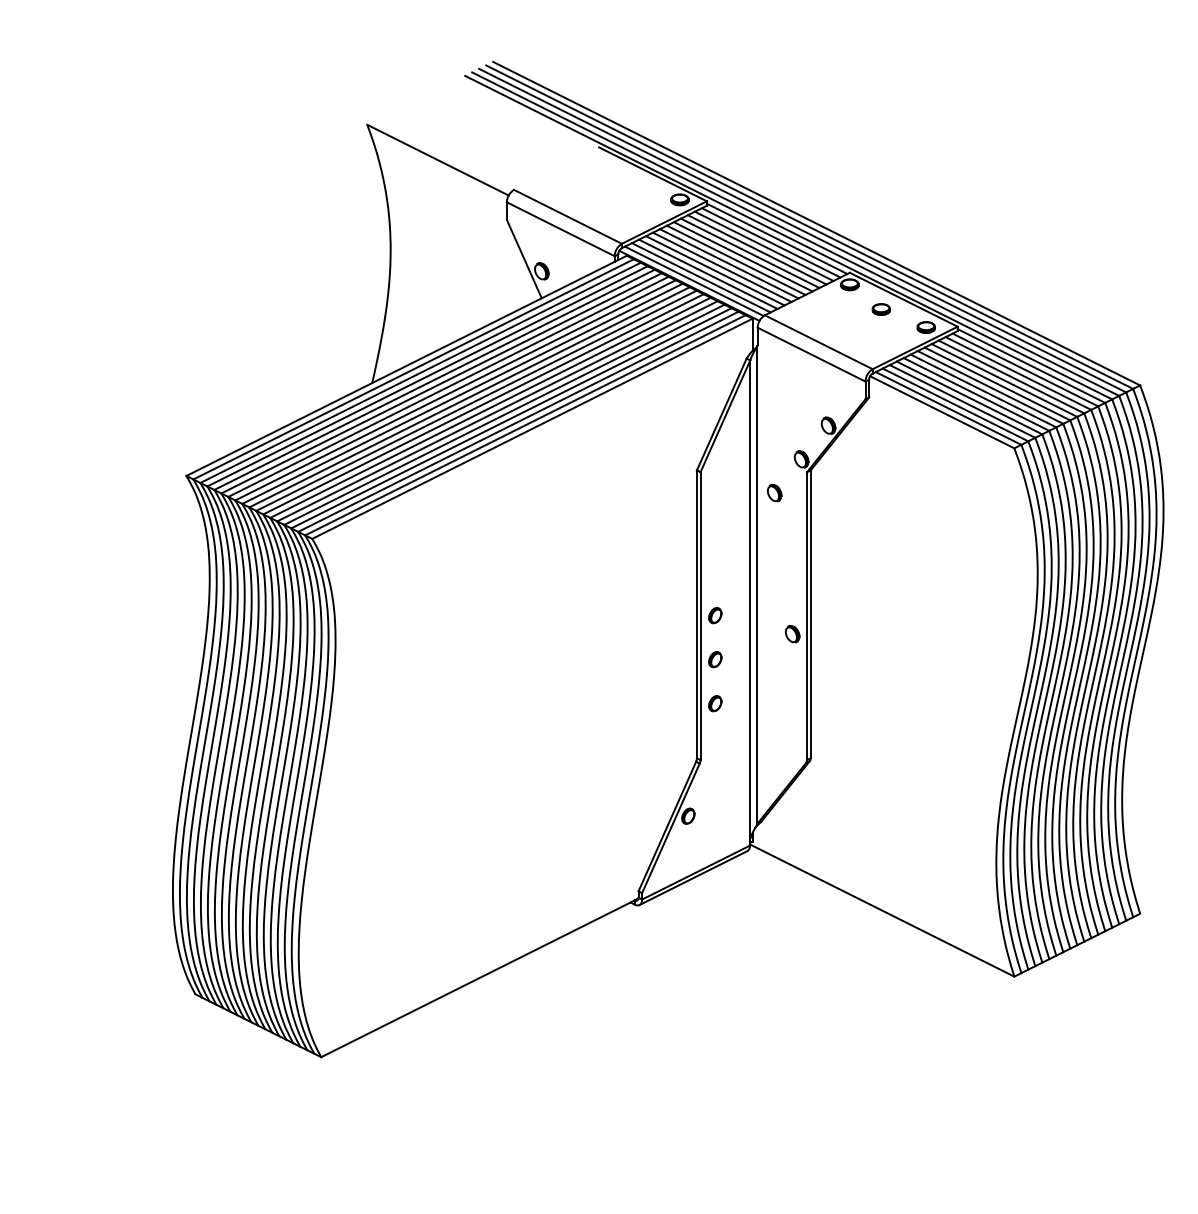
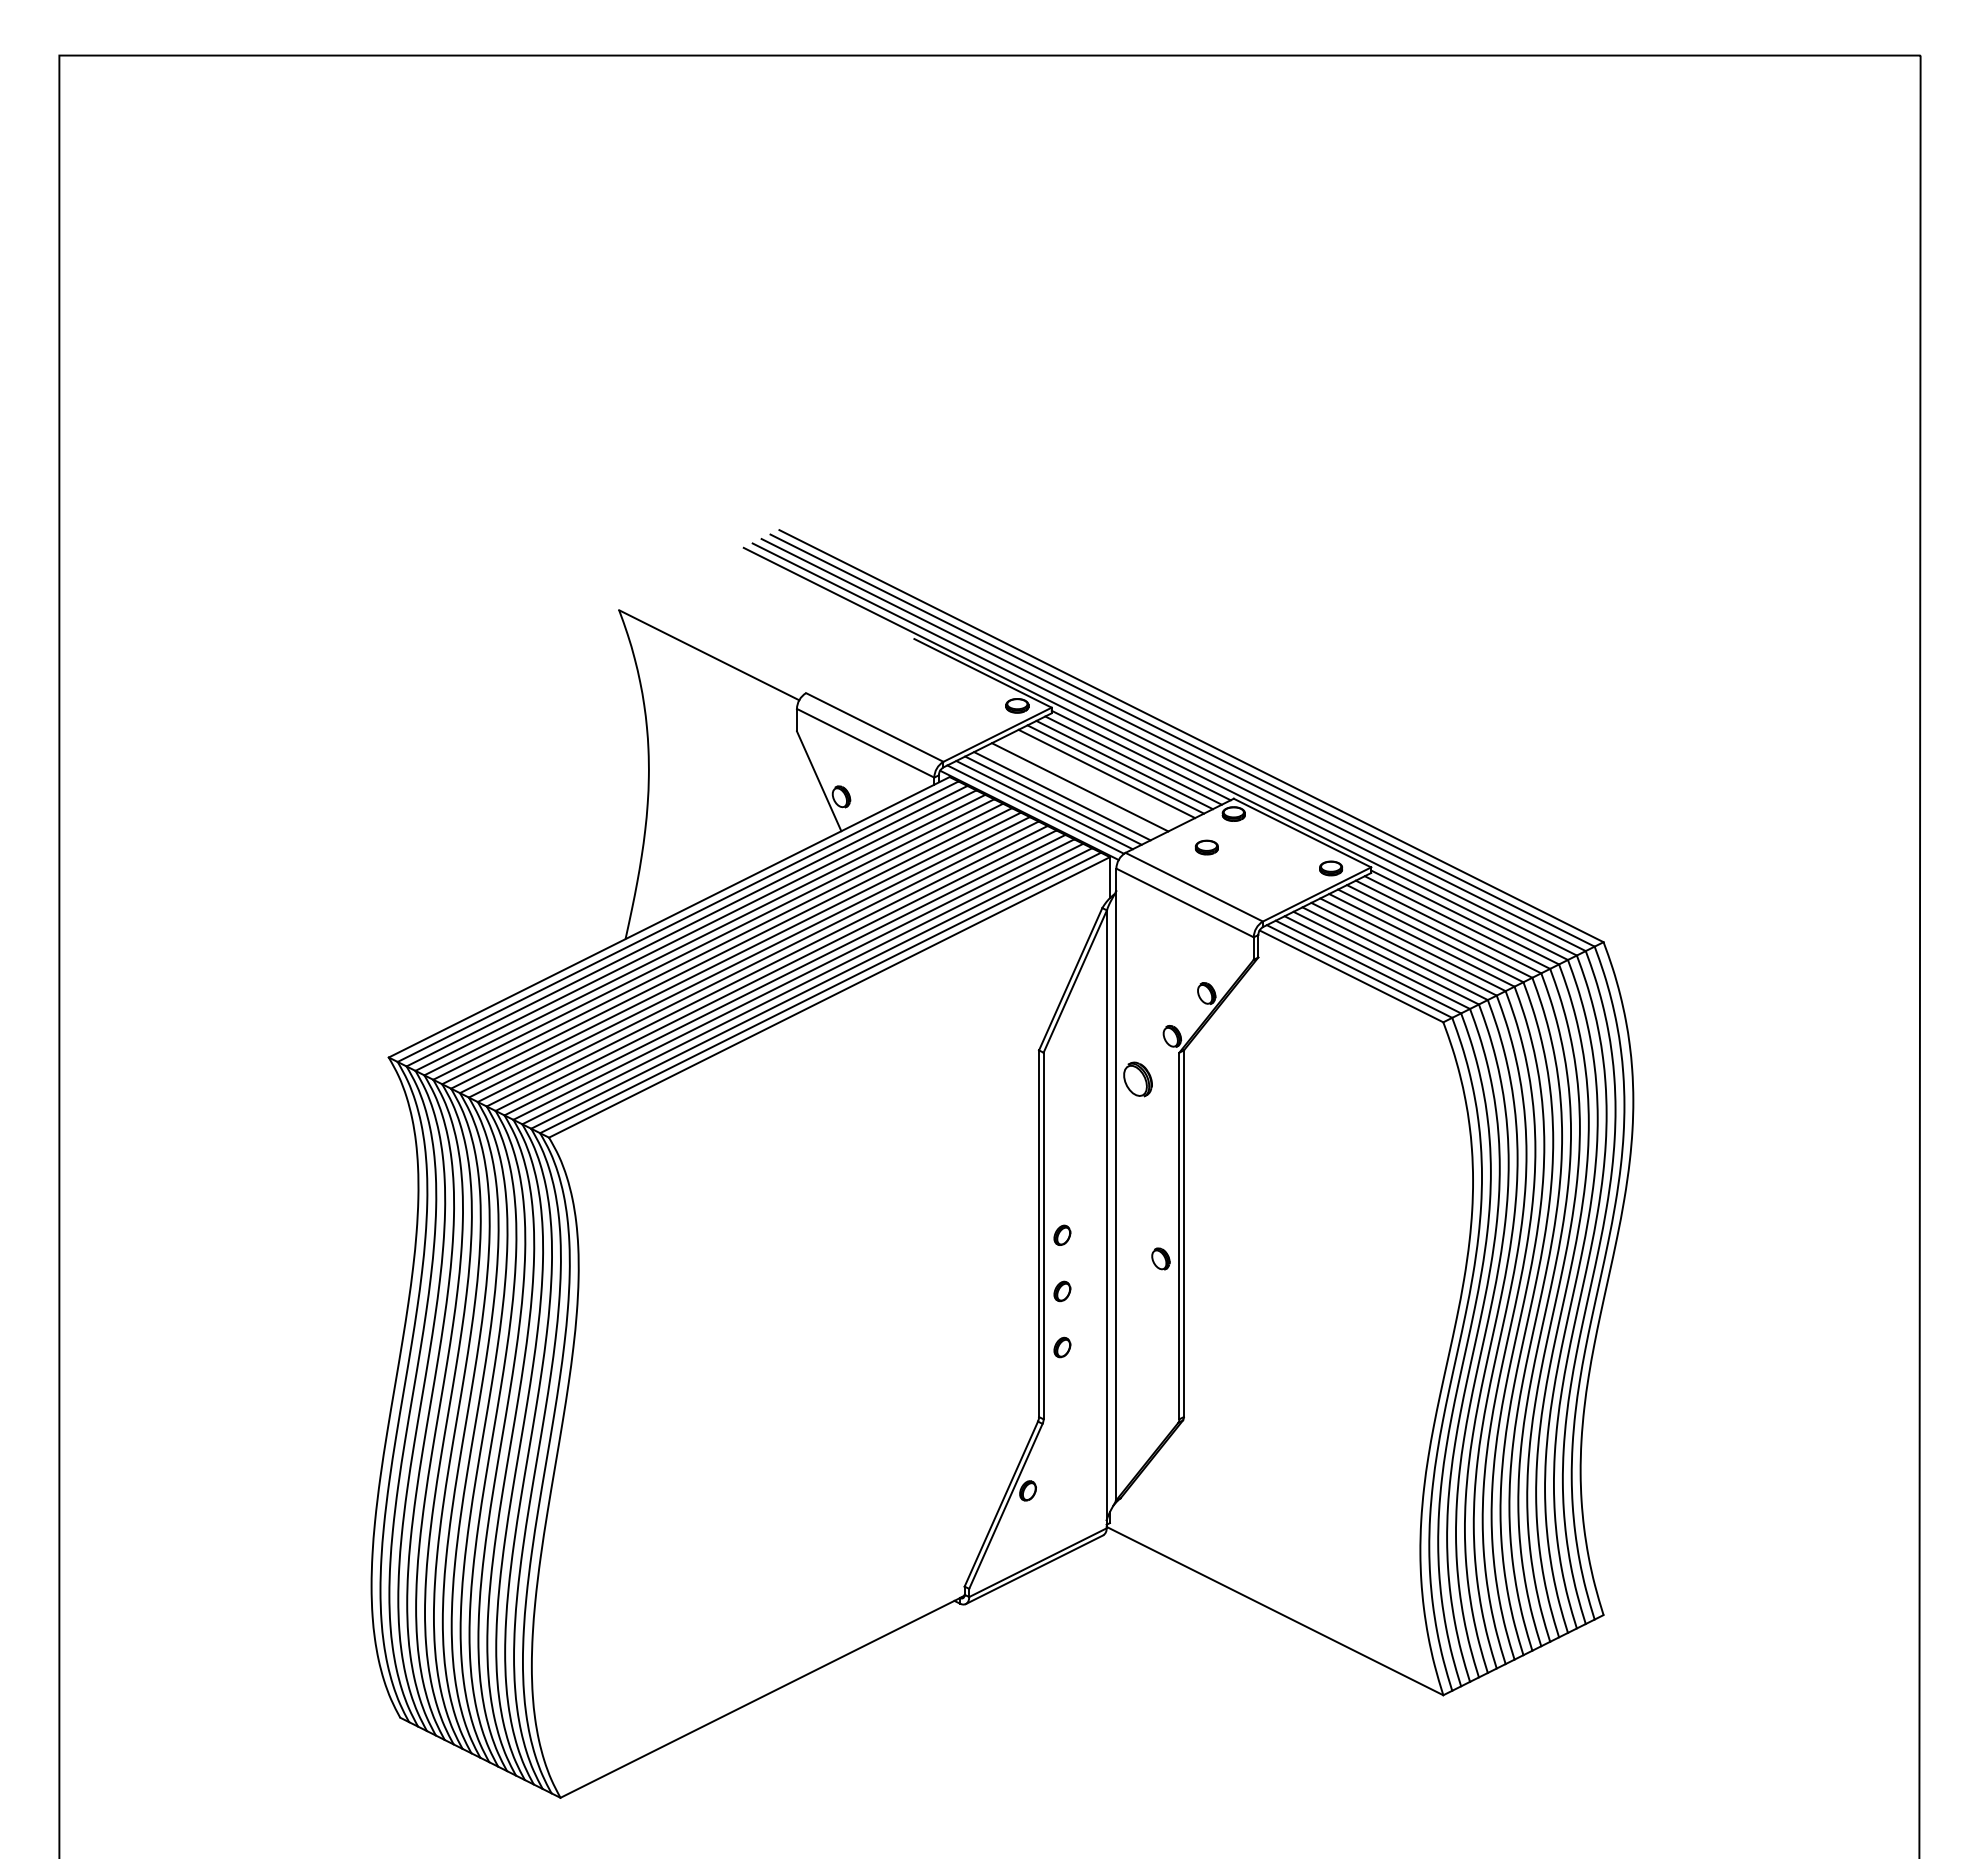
line: (742, 256) -> (1097, 778), removed
line: (735, 260) -> (1088, 782), removed
line: (722, 267) -> (1071, 791), removed
part: (881, 309) -> (1206, 847), moved
part: (774, 492) -> (1137, 1078), size x1.6

